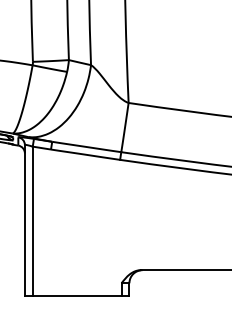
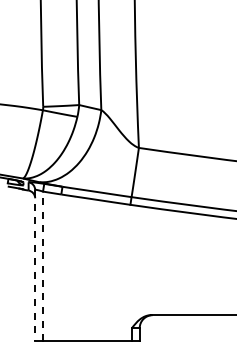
line: (25, 220) -> (35, 265), solid -> dashed
line: (33, 221) -> (43, 266), solid -> dashed

